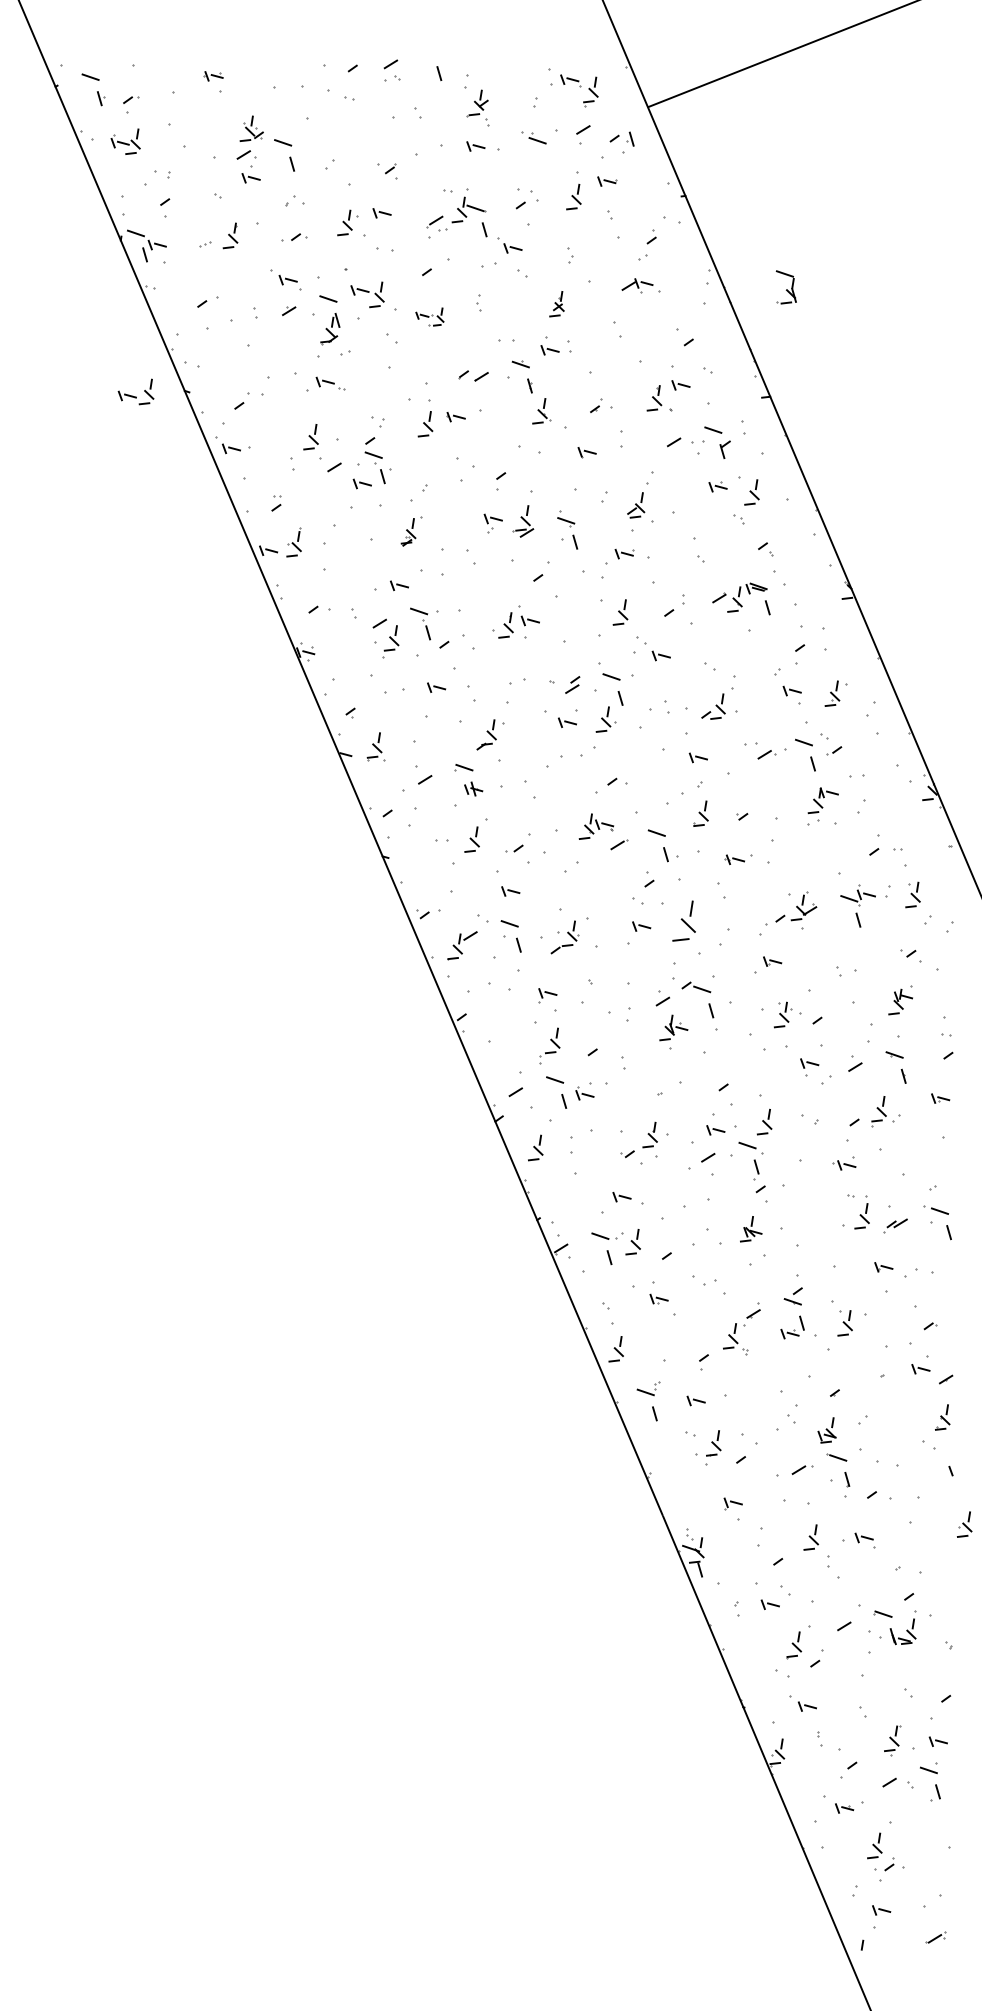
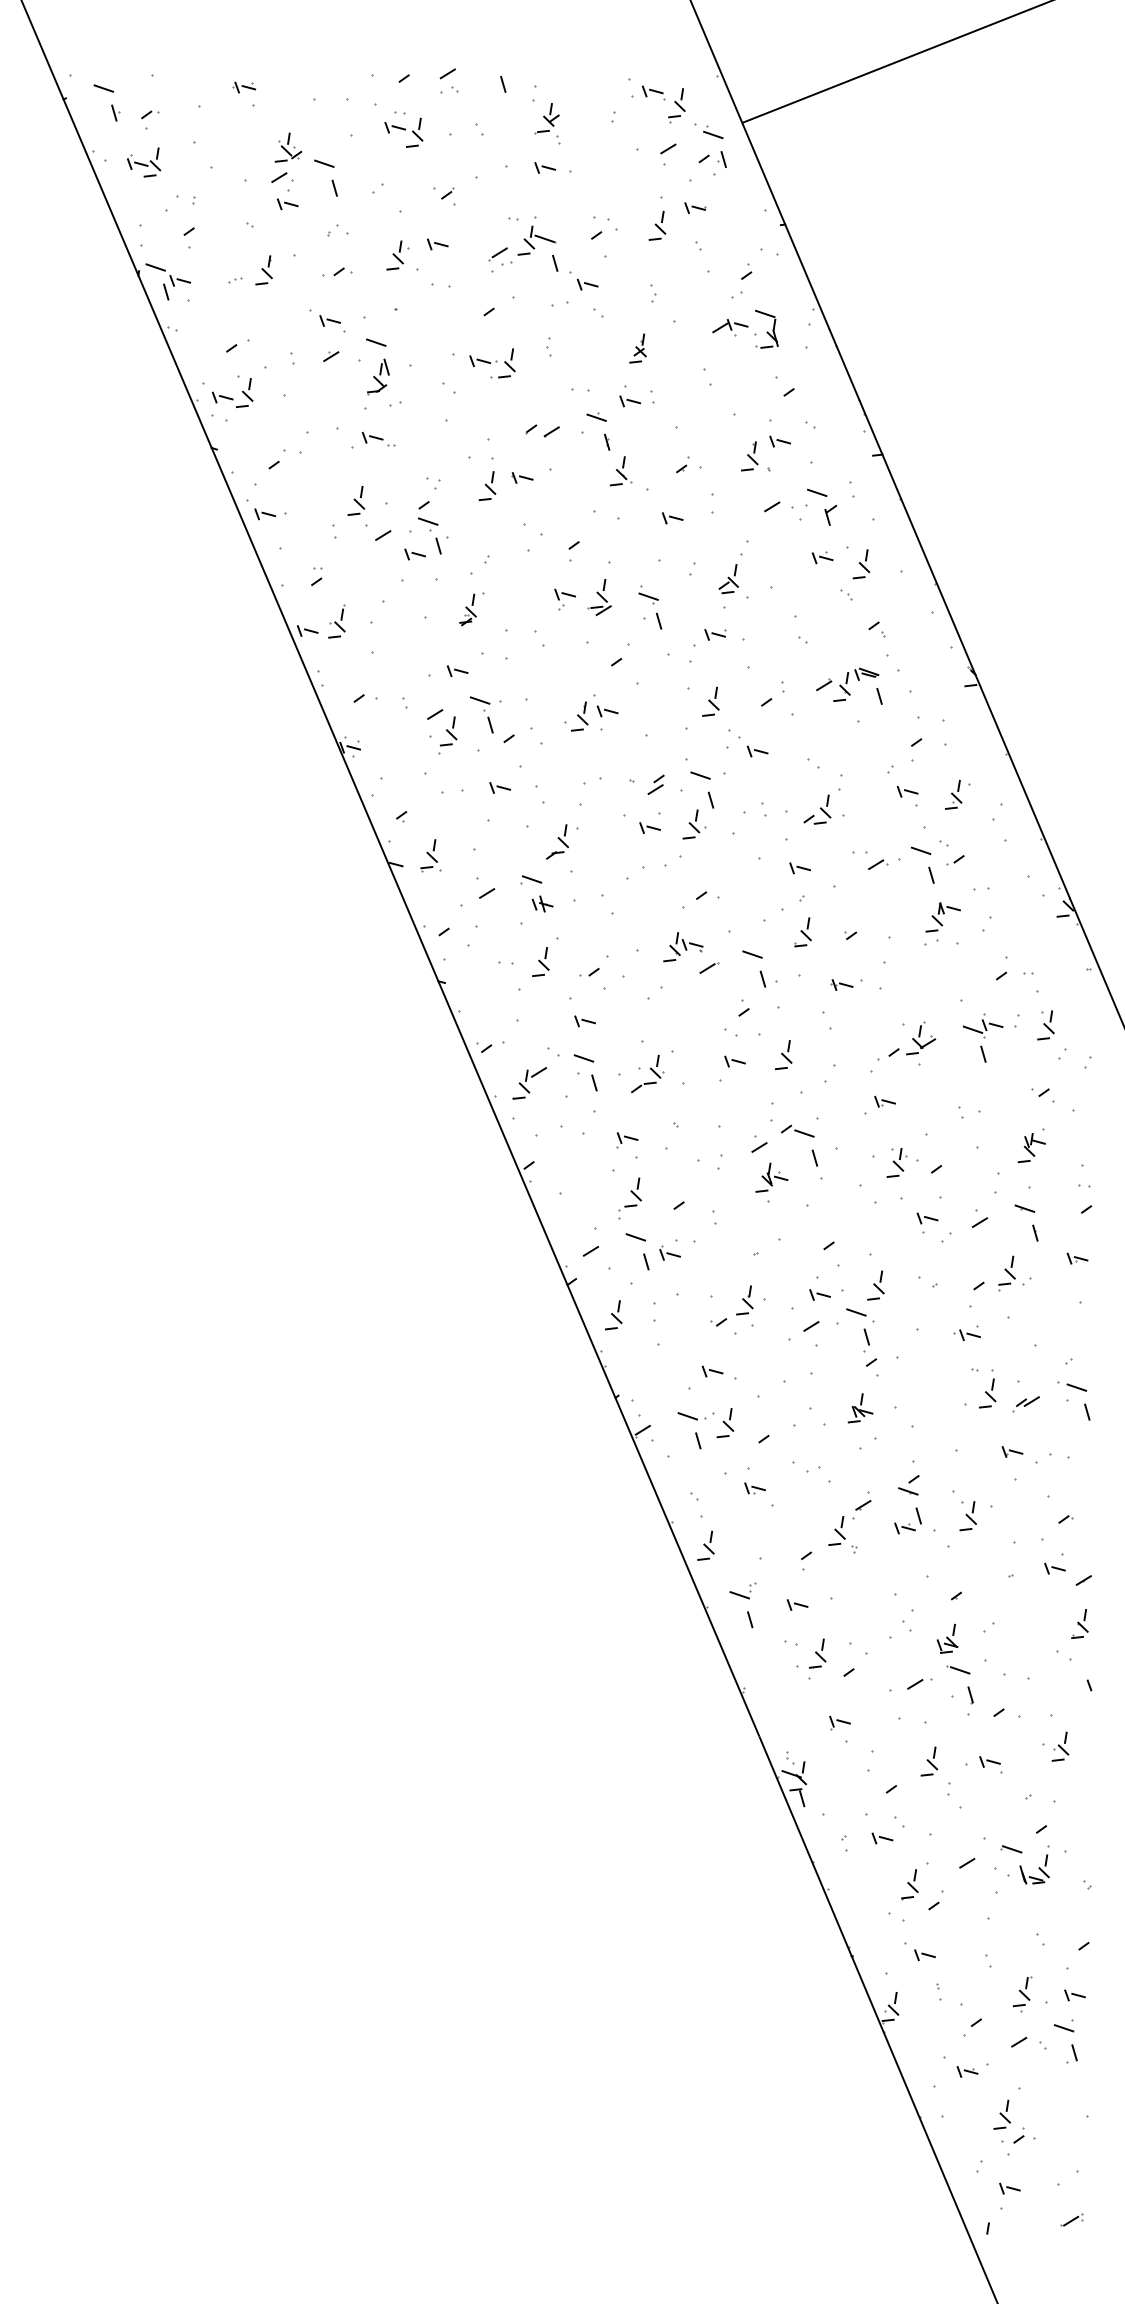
part: (533, 137) -> (708, 131), moved
part: (785, 287) -> (765, 329), moved
part: (367, 294) -> (403, 132), moved
part: (429, 316) -> (492, 362), size x1.43
part: (135, 391) -> (231, 392), moved
part: (683, 920) -> (783, 1054), size x0.62
part: (964, 1524) -> (1060, 1746), moved

